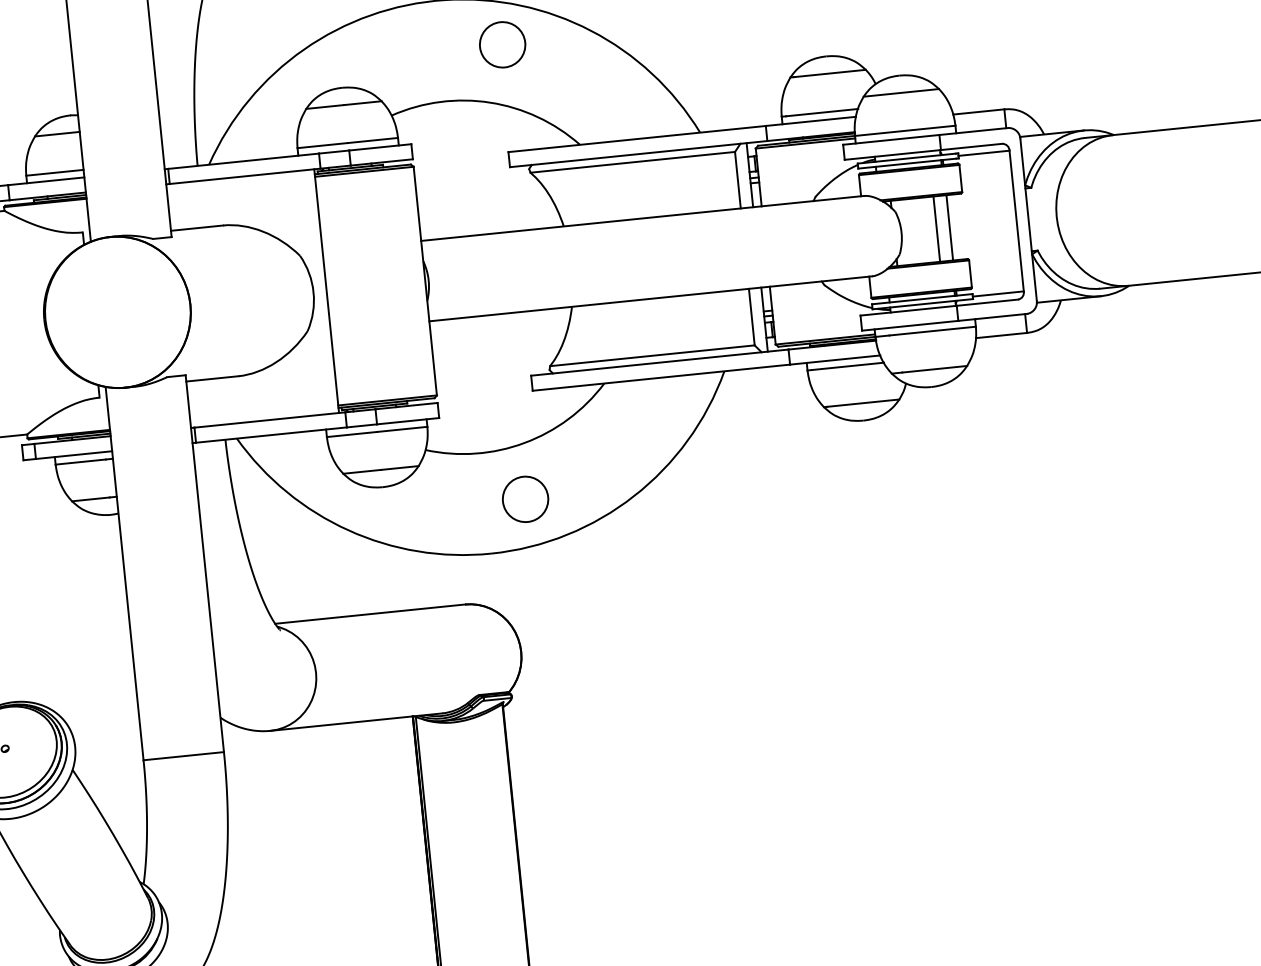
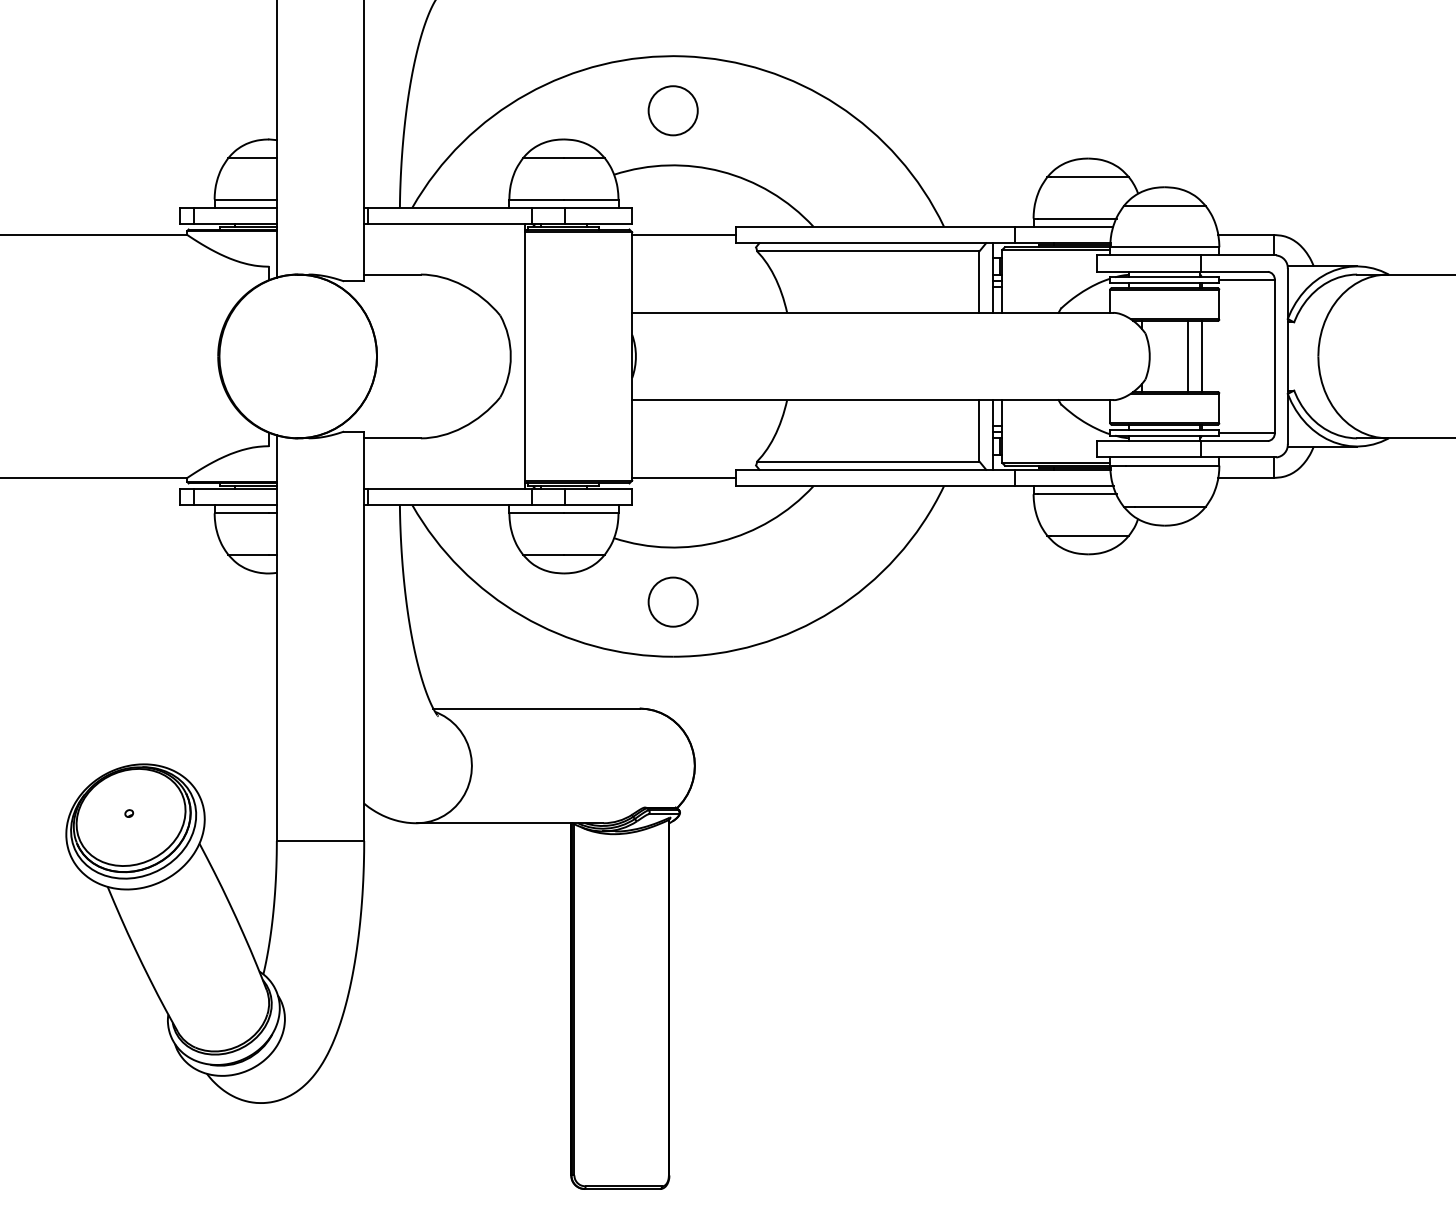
circle: (501, 44) -> (672, 110), moved
line: (461, 164) -> (683, 234), added
line: (483, 387) -> (683, 477), added
circle: (524, 498) -> (672, 601), moved

